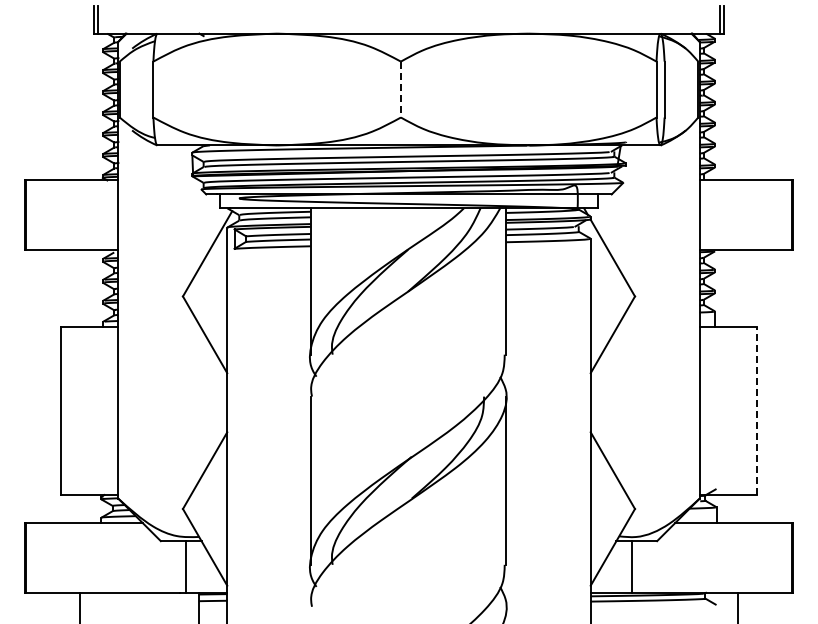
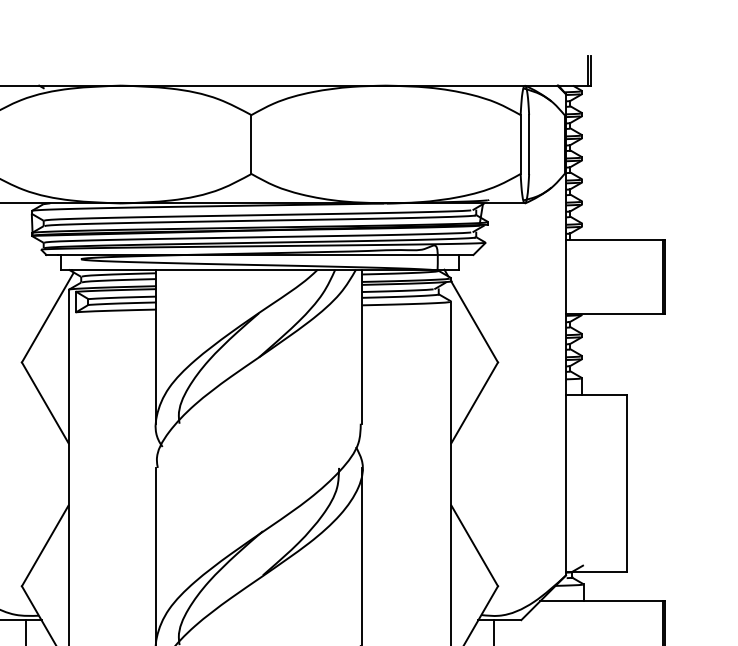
line: (400, 89) -> (251, 144), dashed -> solid
line: (757, 411) -> (627, 483), dashed -> solid

